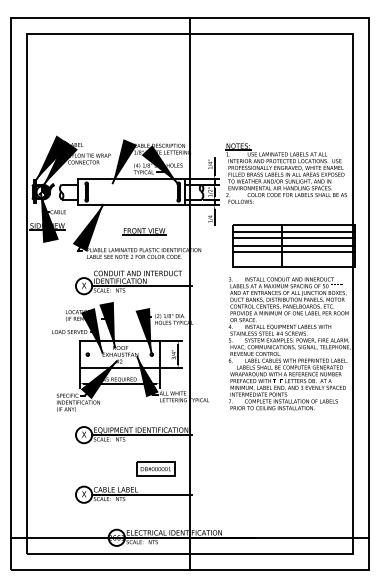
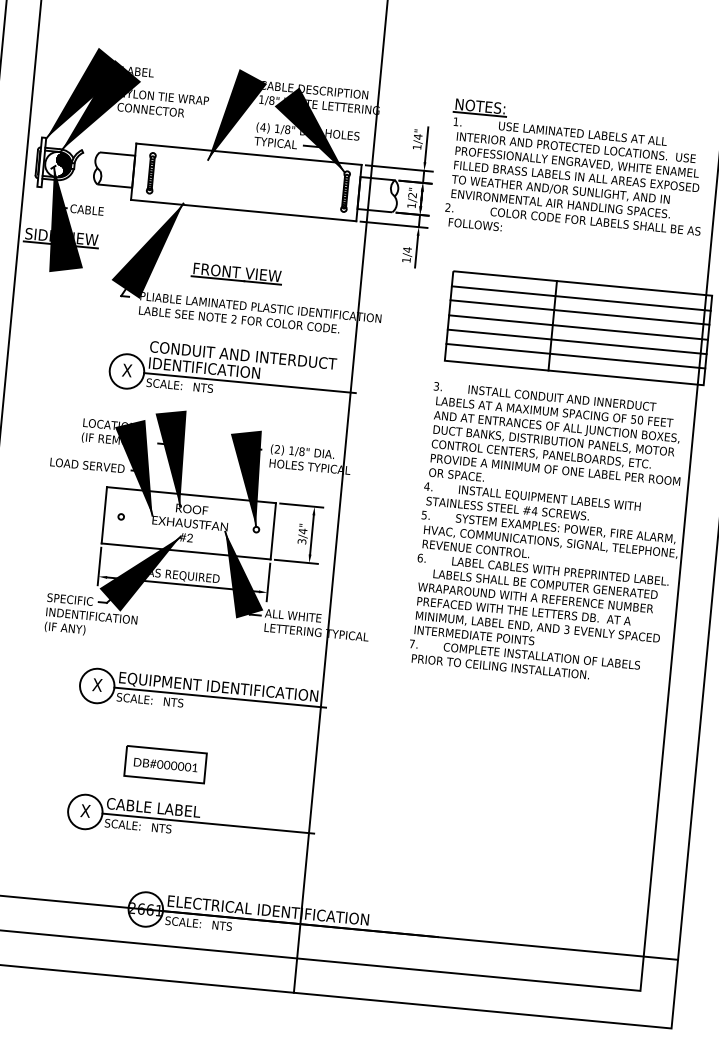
part: (144, 231) -> (237, 273), moved
line: (293, 259) -> (574, 356), added
part: (155, 468) -> (165, 763), moved

